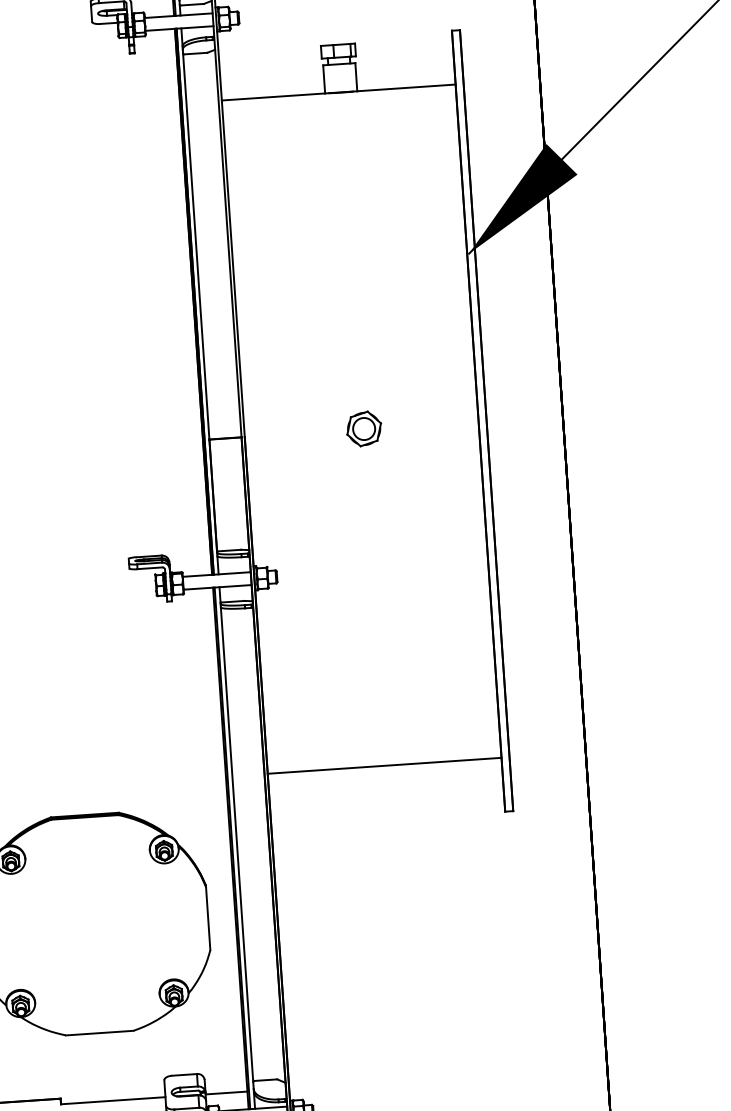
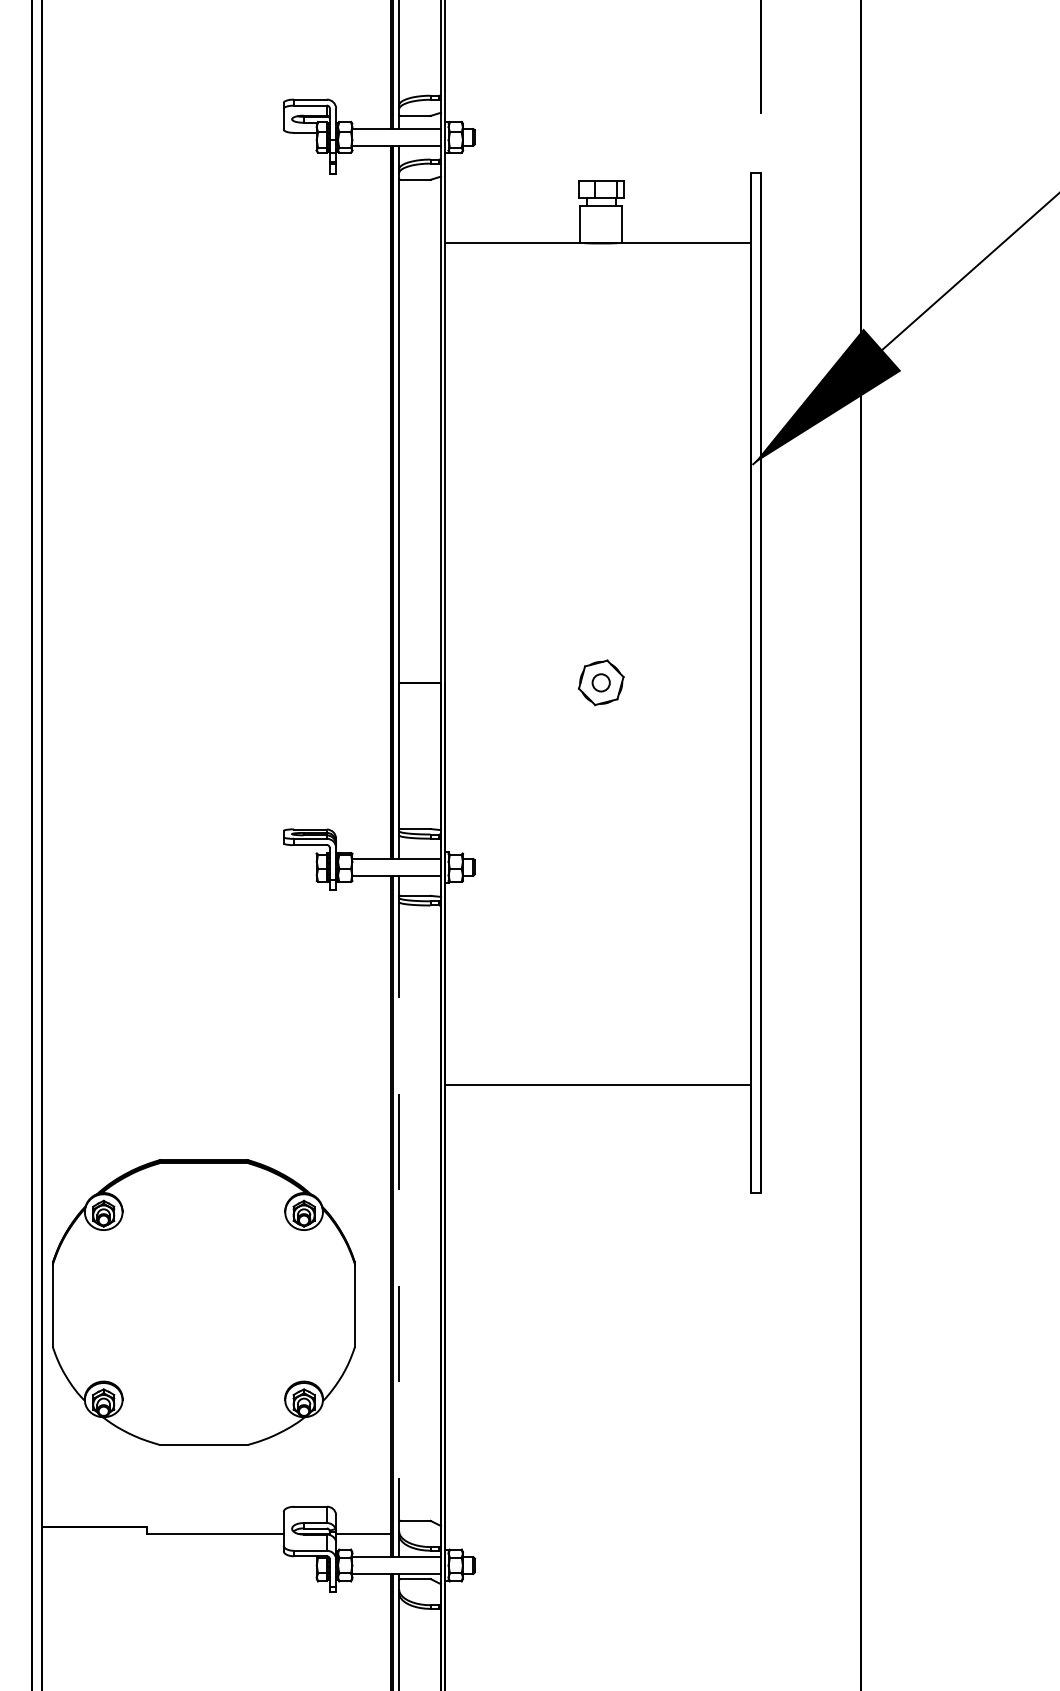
circle: (363, 428) -> (600, 682), size x0.6
line: (384, 765) -> (597, 1084), moved
line: (237, 844) -> (399, 1212), solid -> dashed

